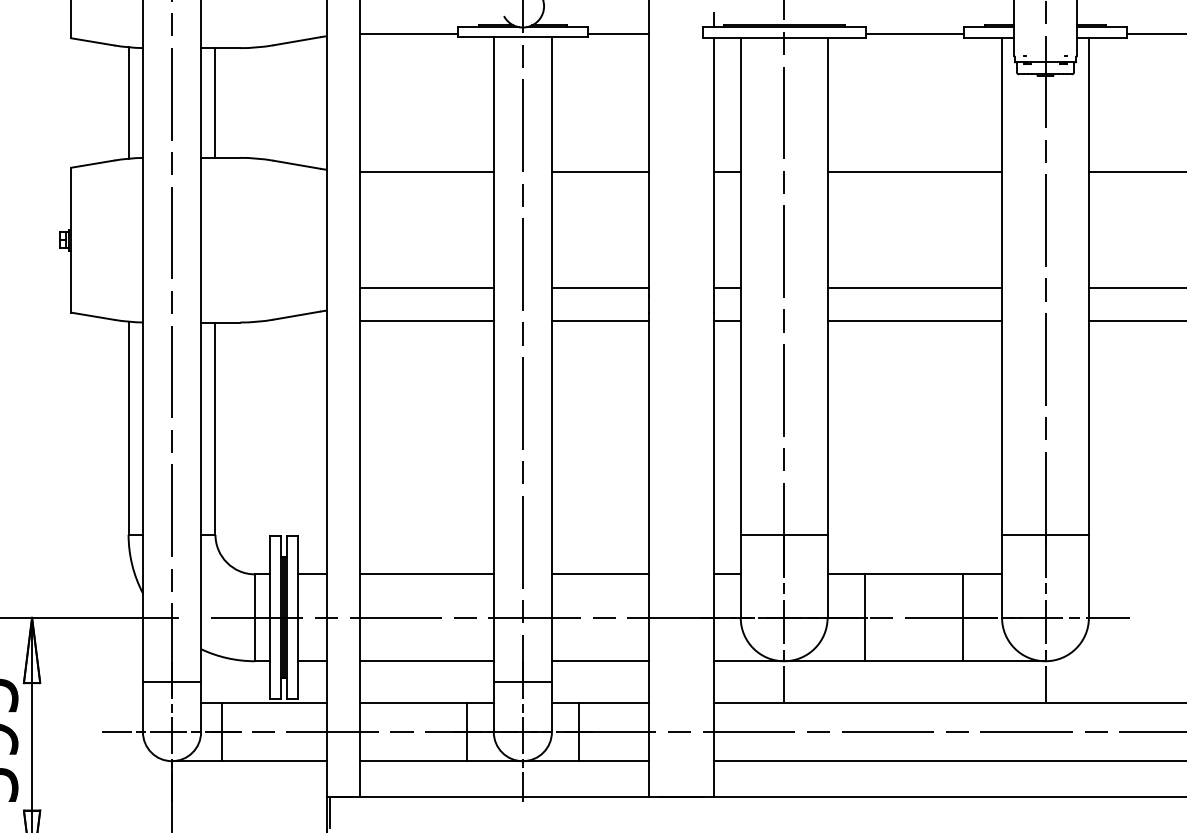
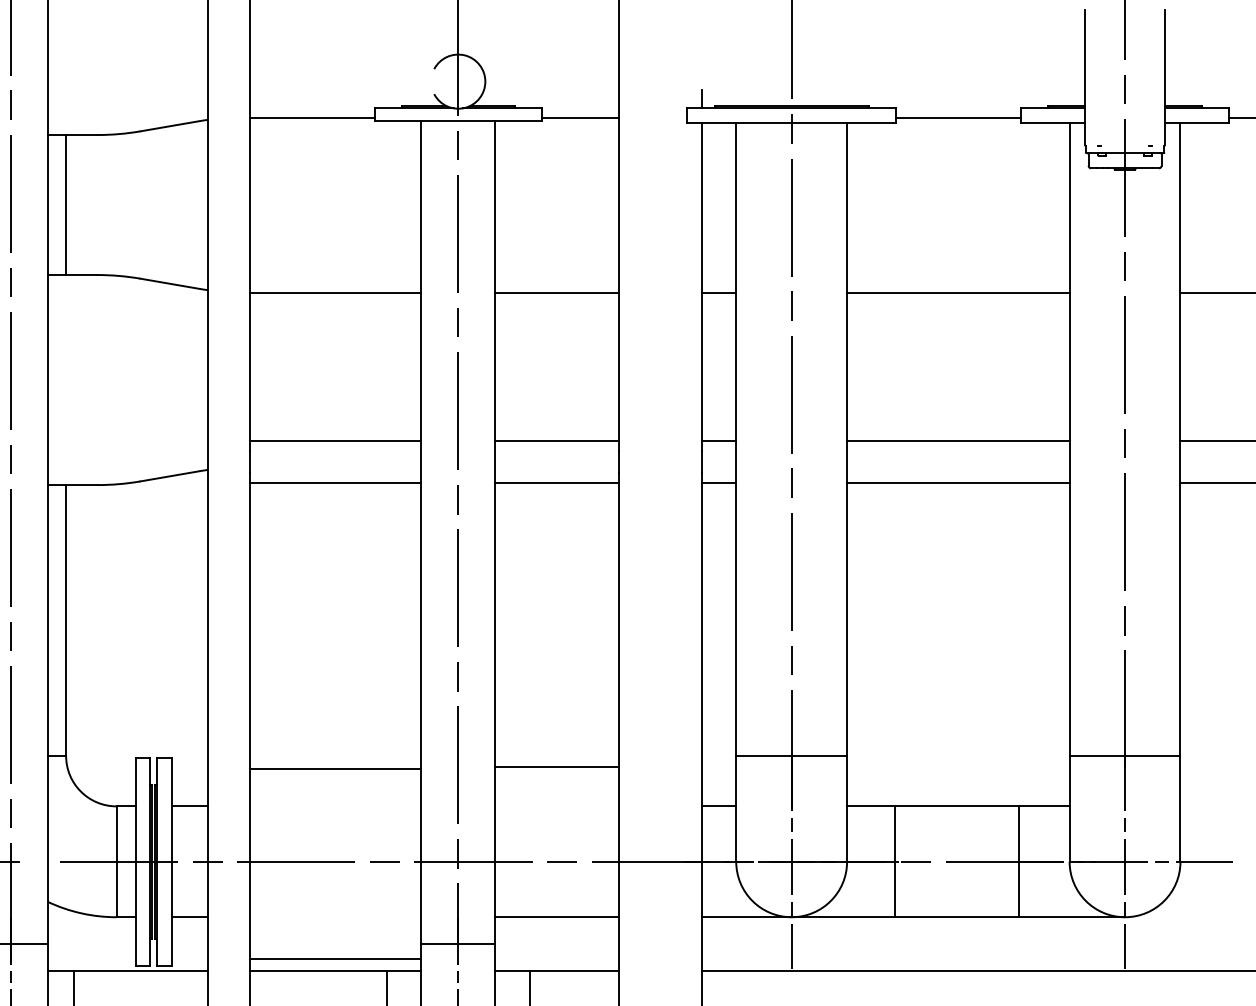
line: (426, 574) -> (335, 769), moved
line: (599, 574) -> (556, 767), moved
line: (426, 661) -> (335, 959), moved

